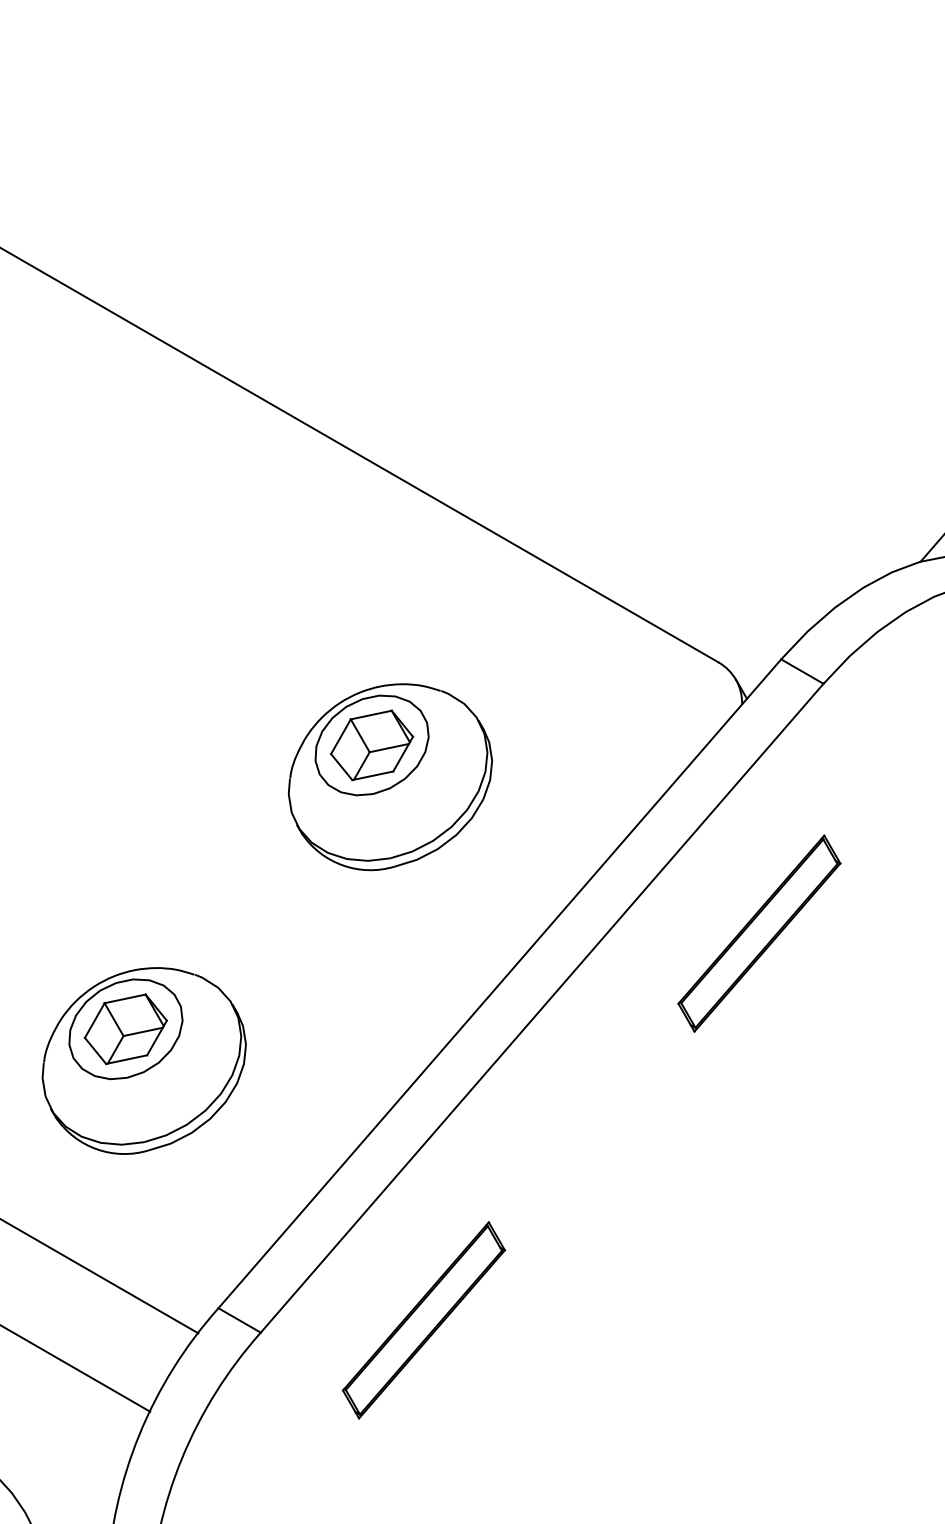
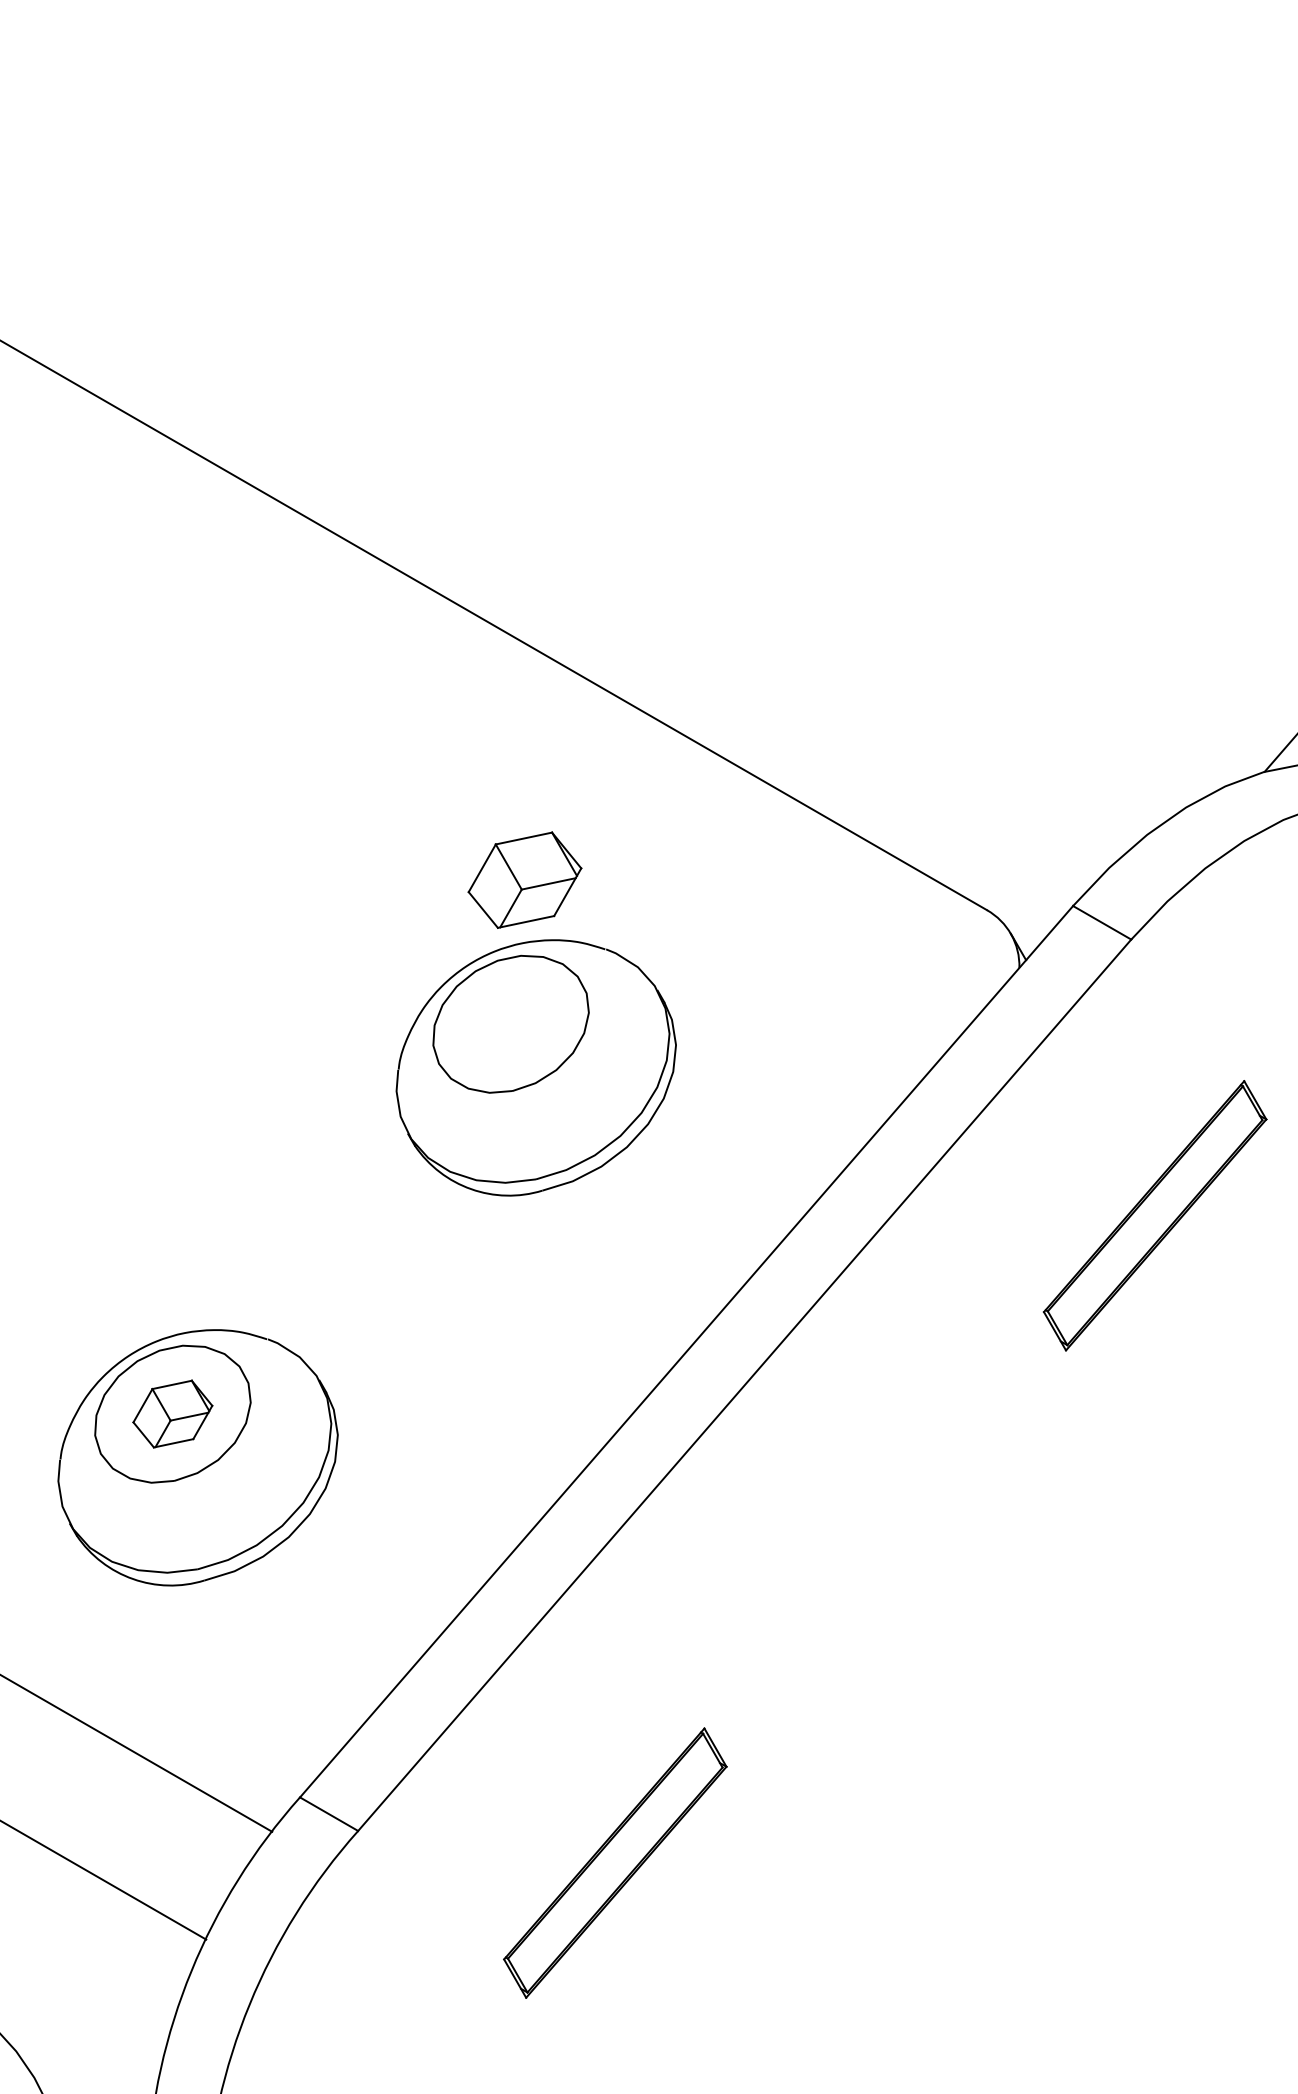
part: (371, 744) -> (524, 879), moved
part: (758, 933) -> (1154, 1215), moved
part: (125, 1028) -> (172, 1413), size x0.7
part: (424, 1319) -> (615, 1862), moved

